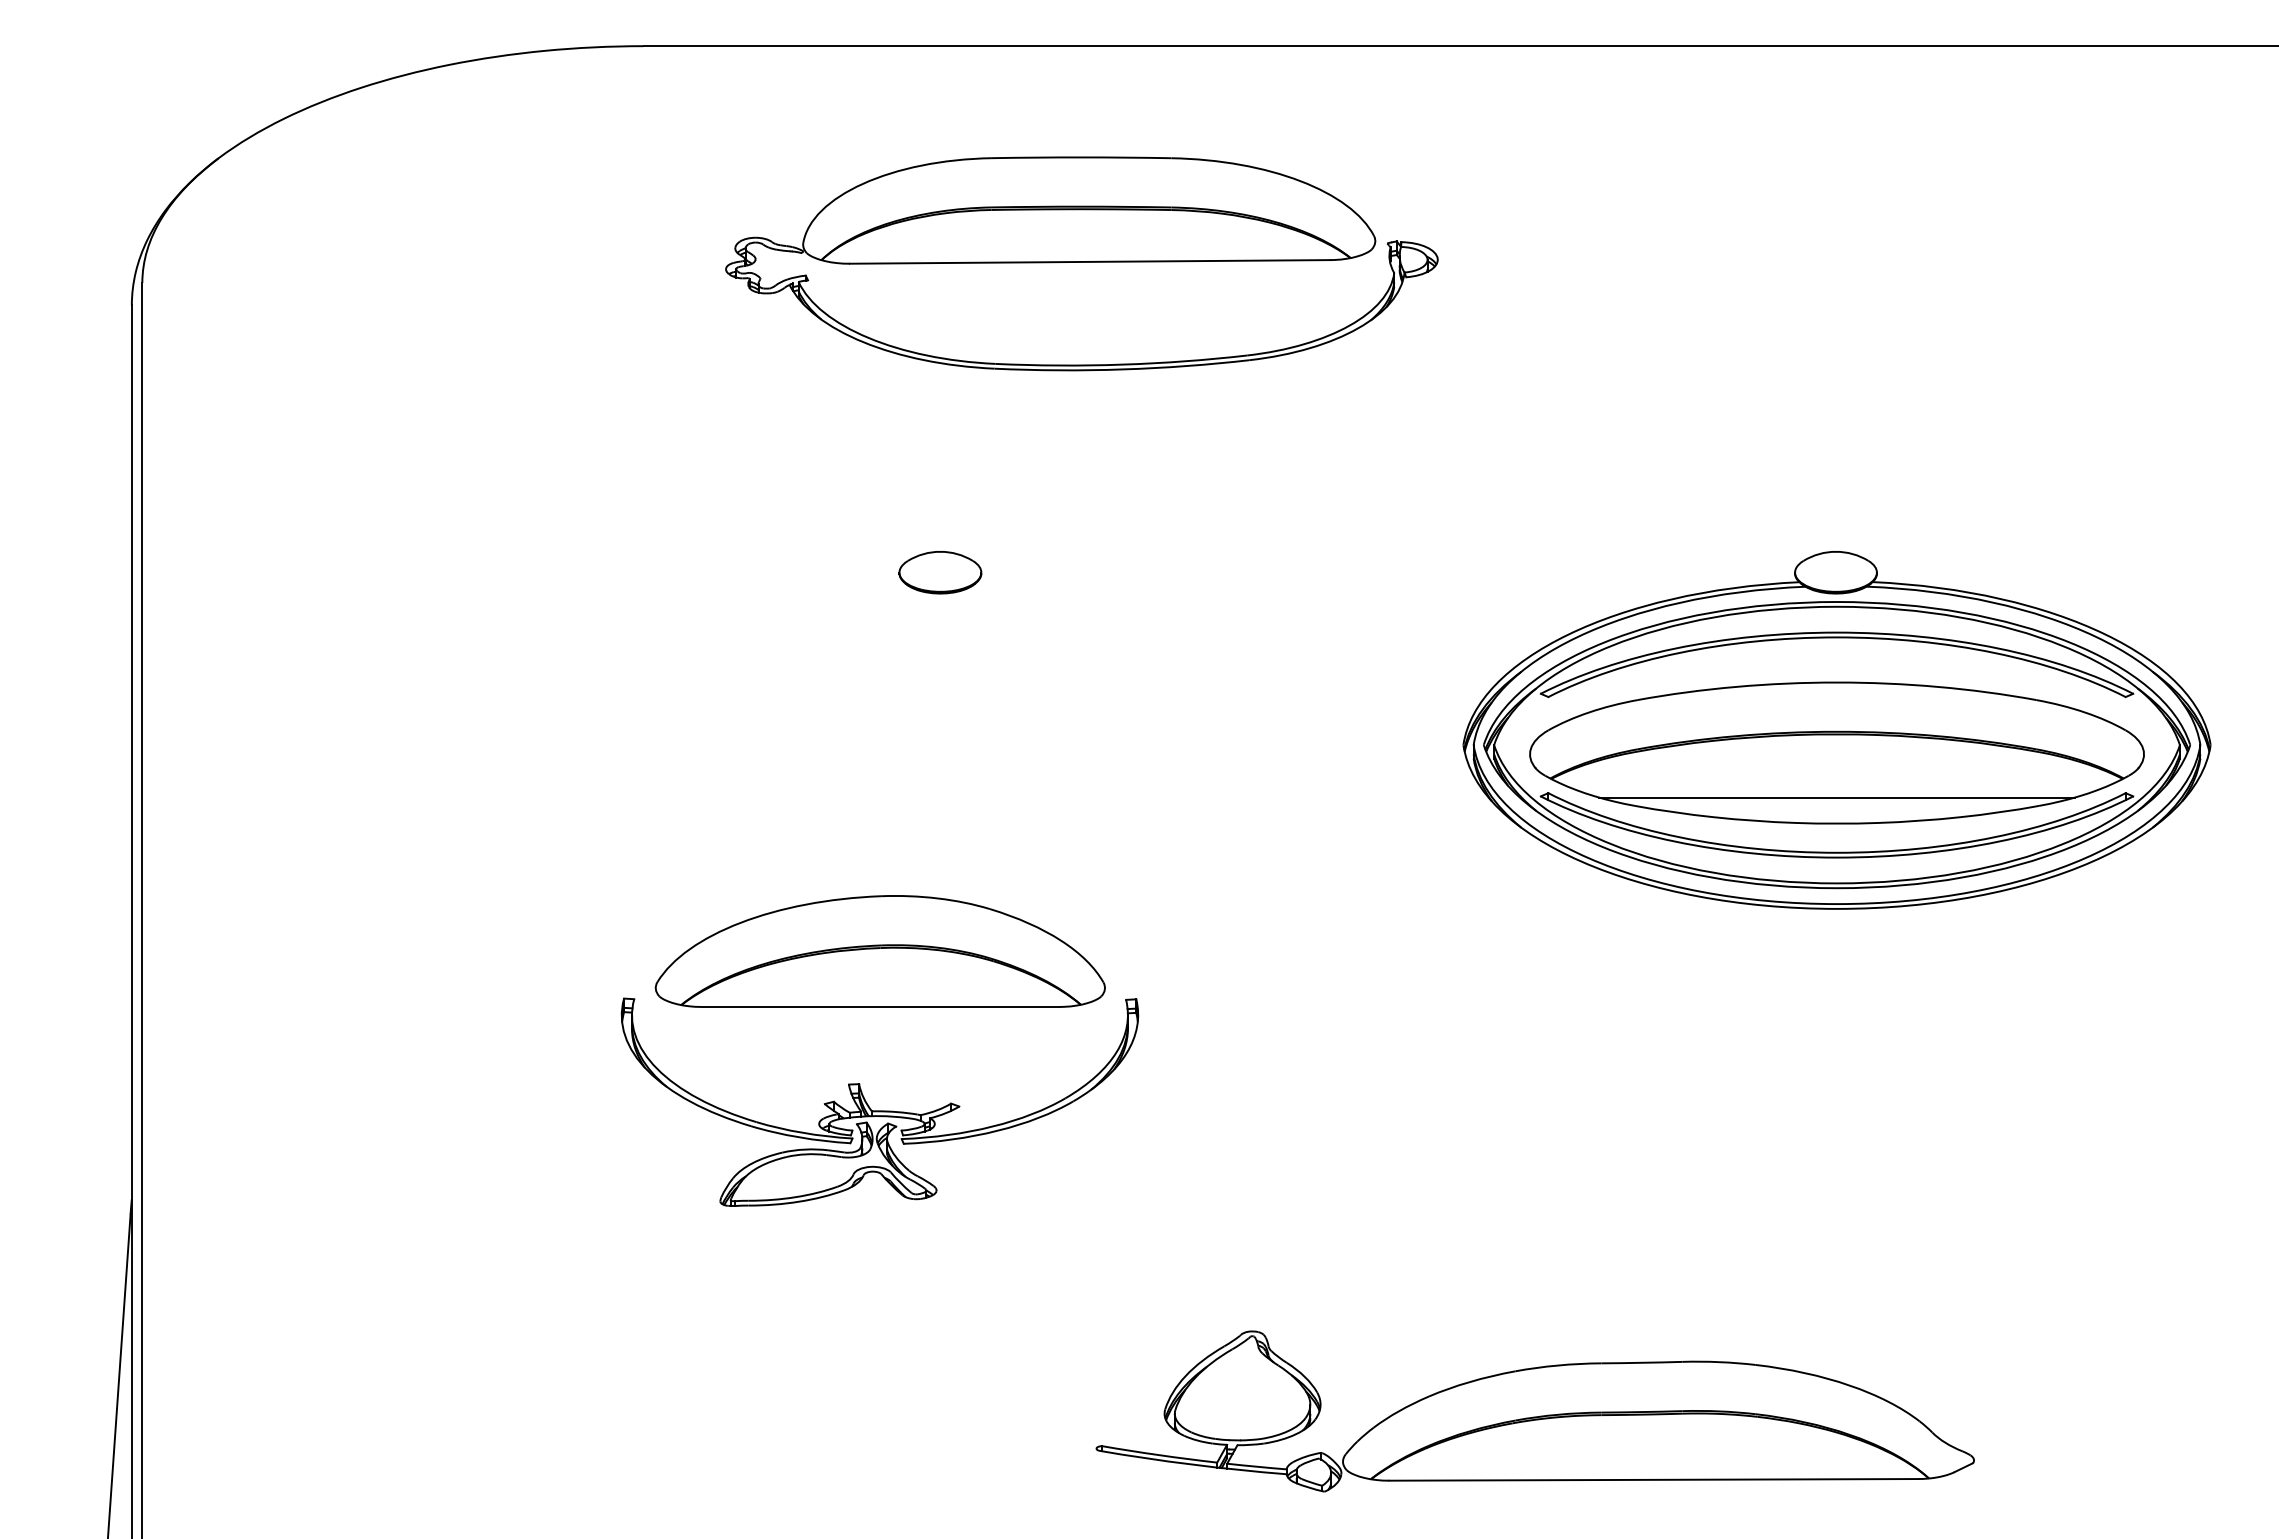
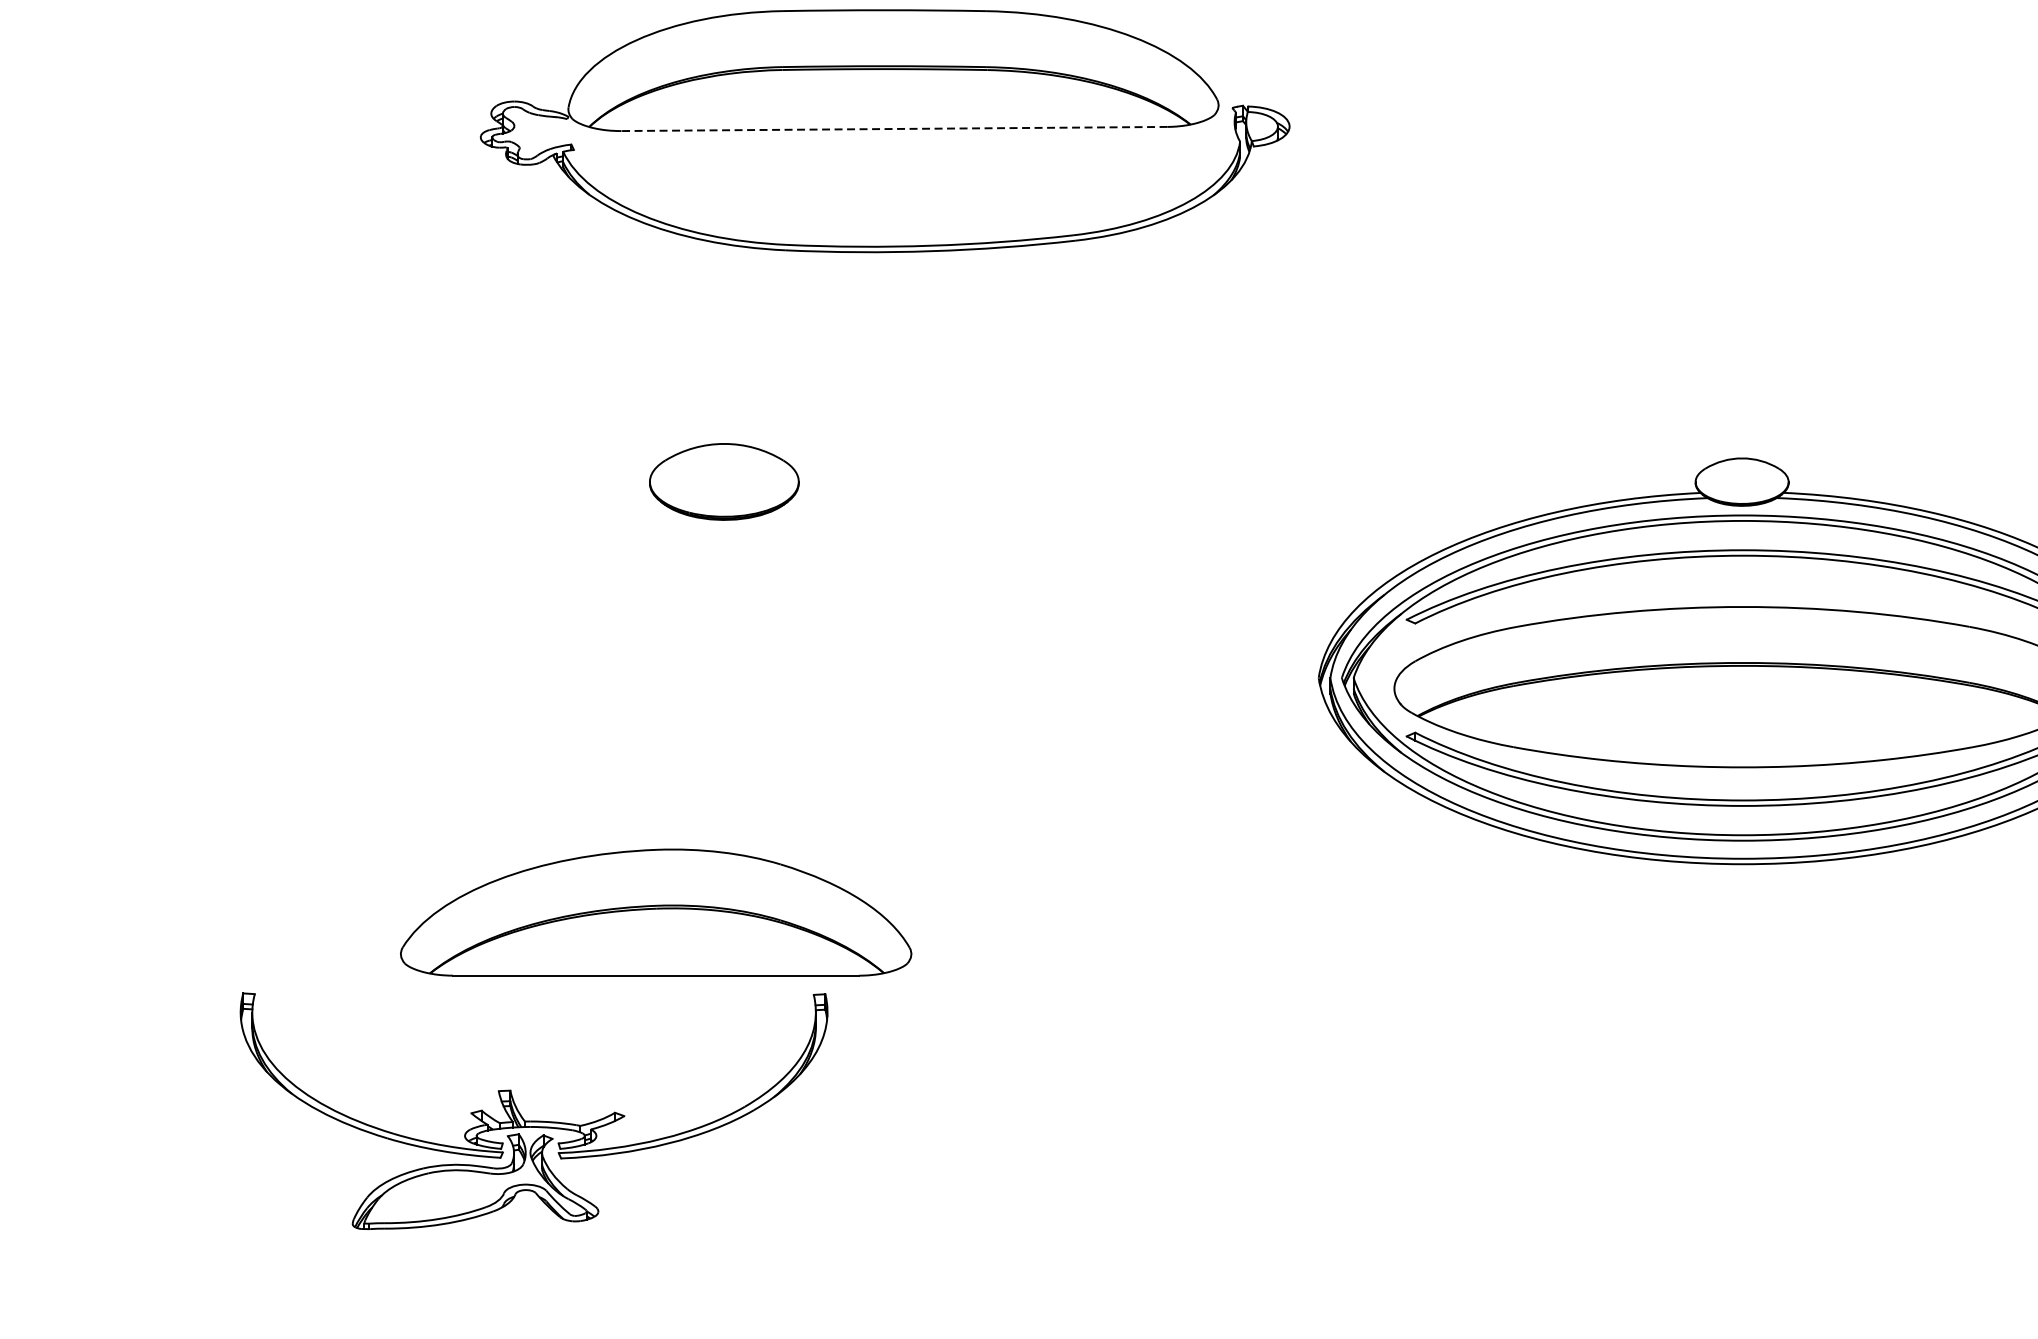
line: (1089, 261) -> (893, 128), solid -> dashed
part: (940, 572) -> (724, 481), size x1.6
line: (1836, 797) -> (1742, 737), removed
part: (879, 1110) -> (533, 1120), moved

